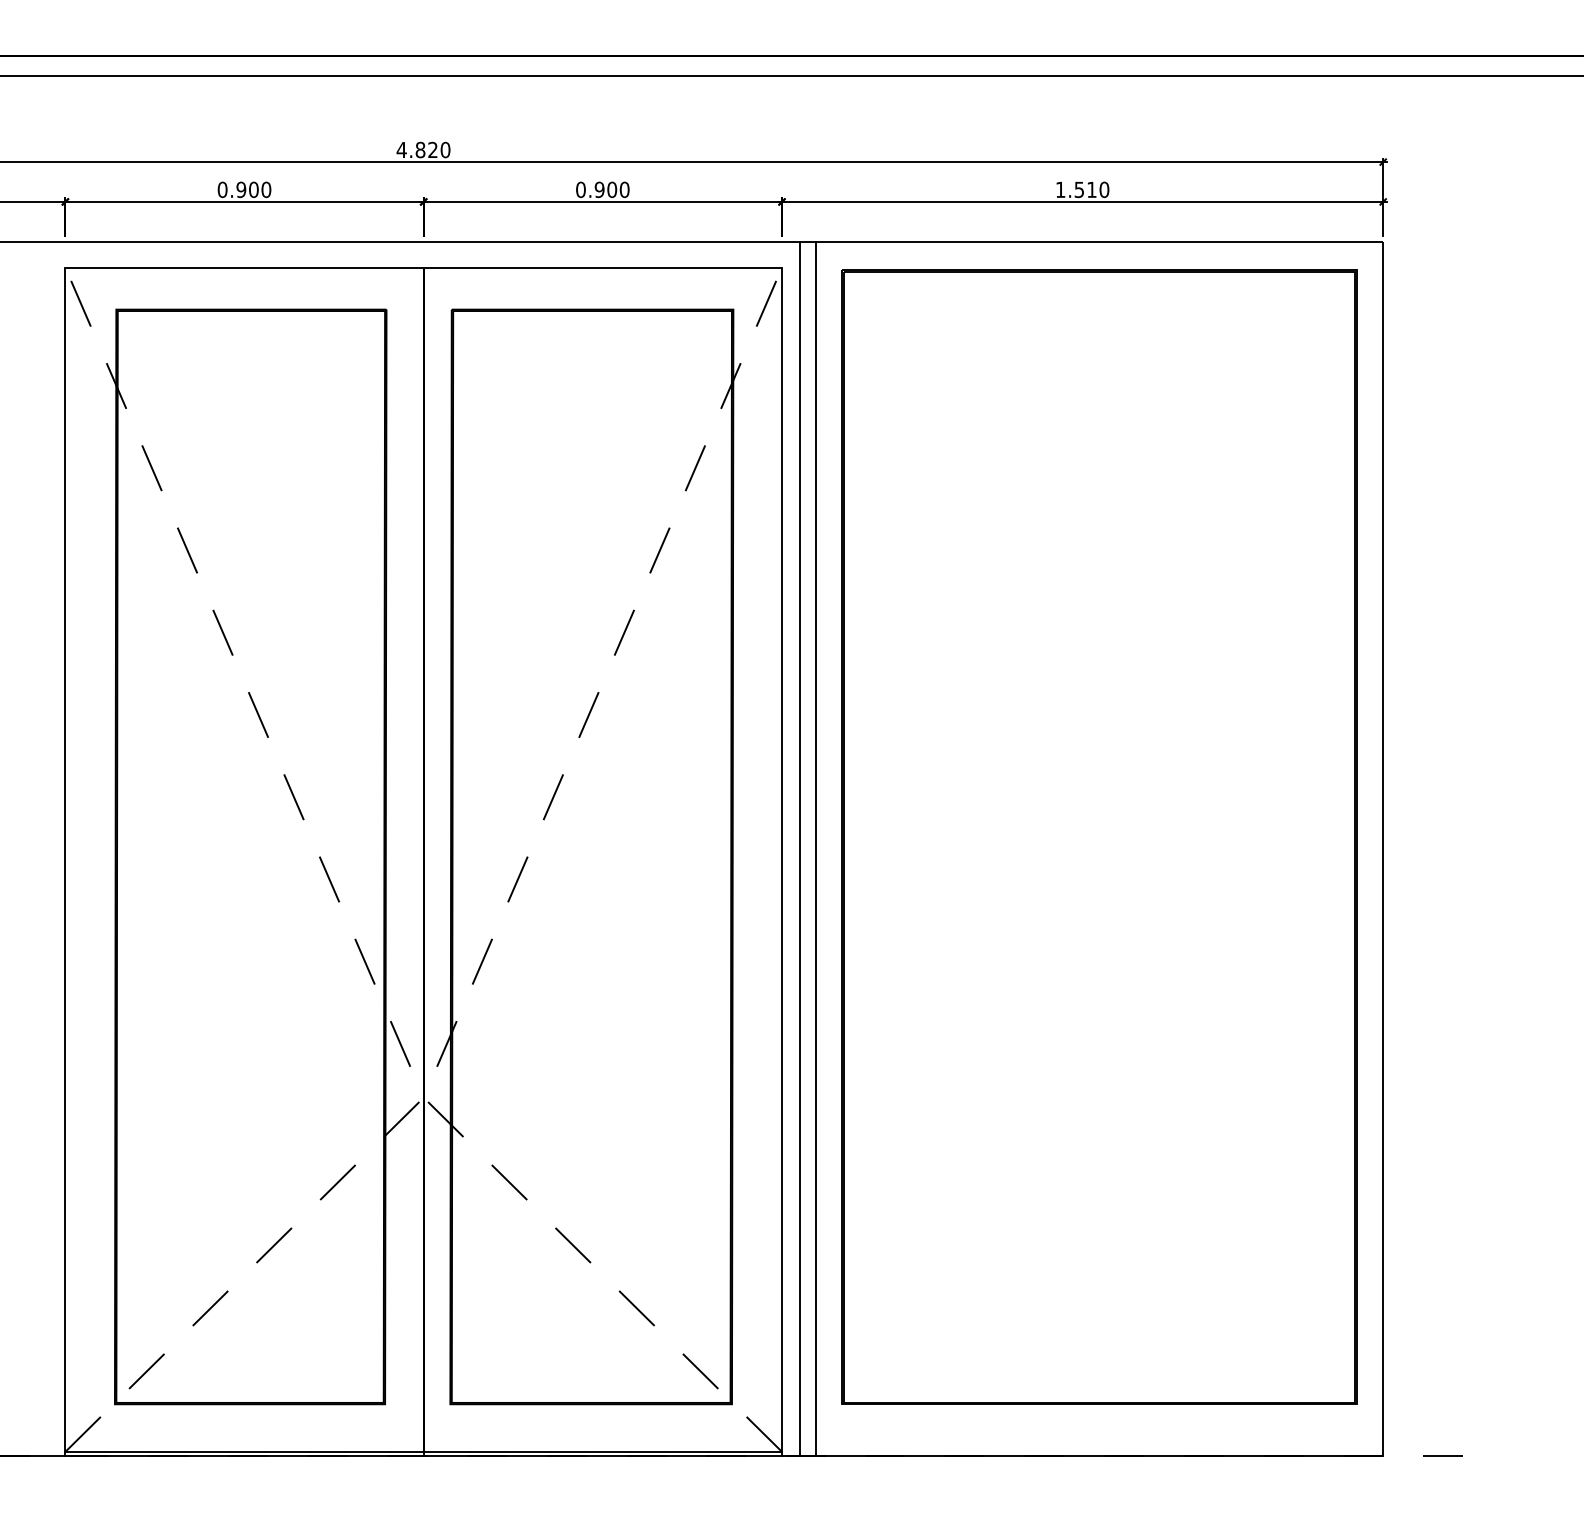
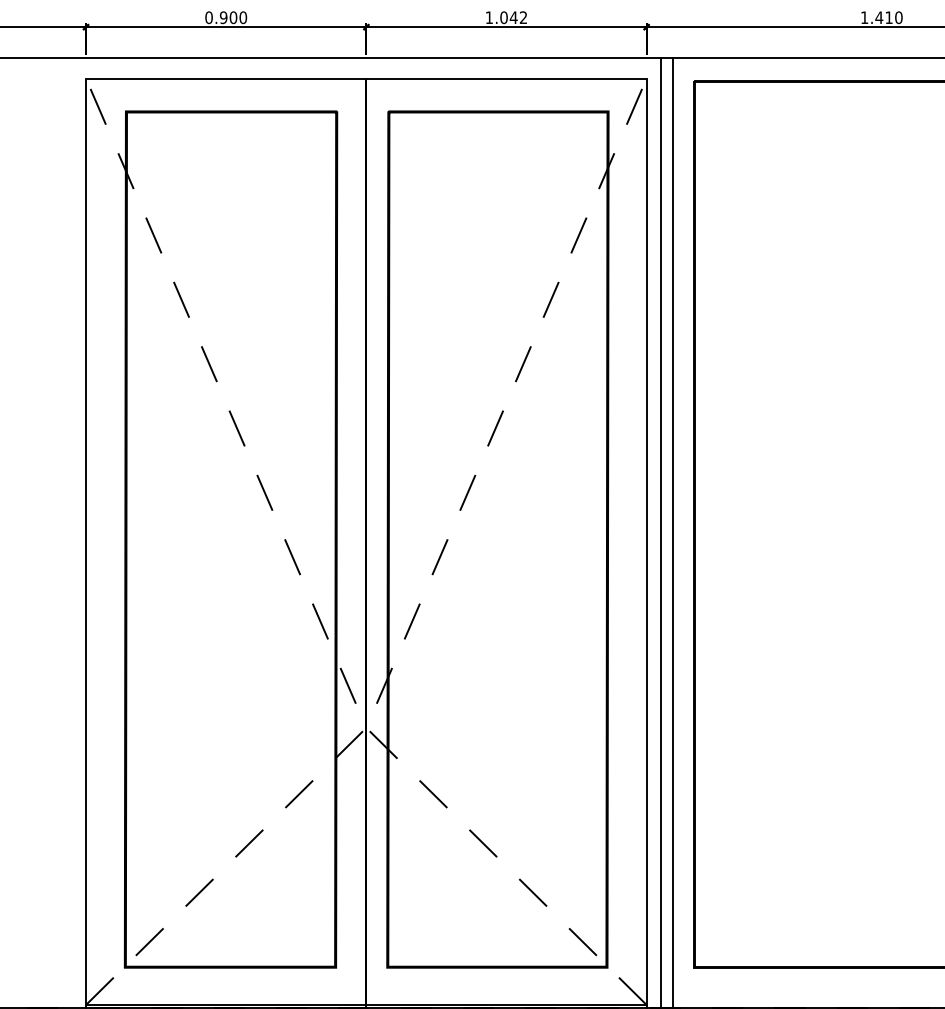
text: (602, 189) -> (506, 17), 0.900 -> 1.042
text: (1079, 190) -> (879, 18), 1.510 -> 1.410

